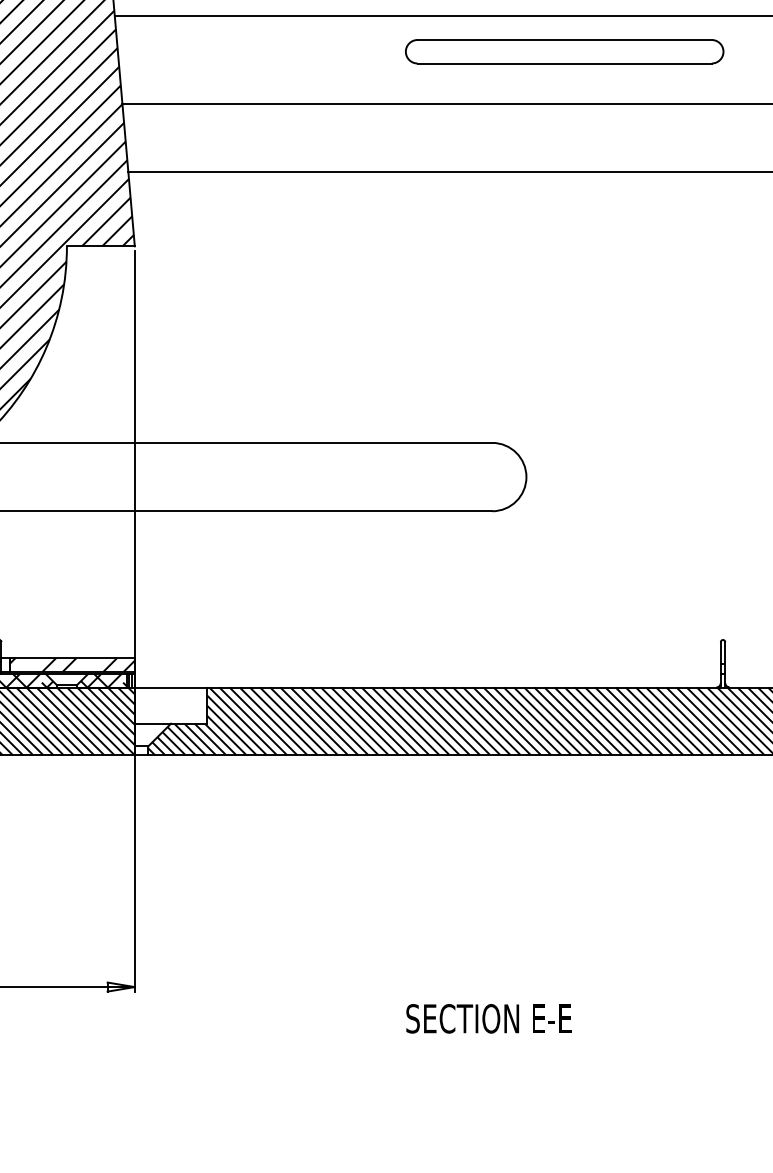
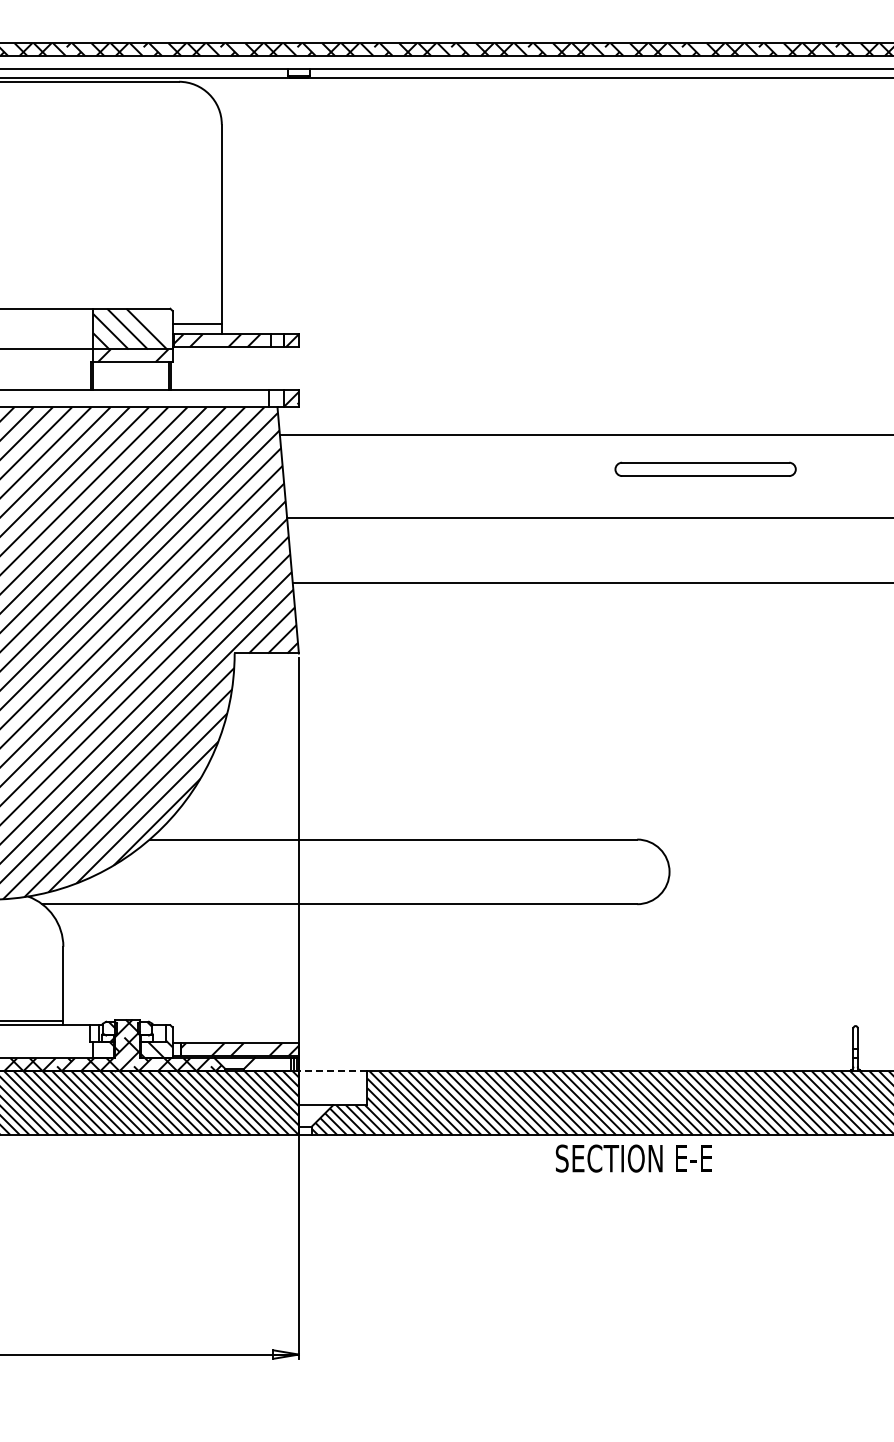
part: (564, 51) -> (705, 469), size x0.6
hatch: (103, 680) -> (269, 1064), removed
line: (170, 687) -> (332, 1071), solid -> dashed
text: (488, 1018) -> (633, 1158), moved

